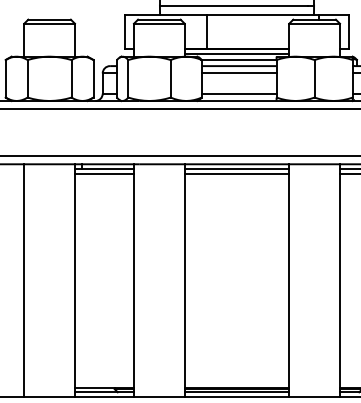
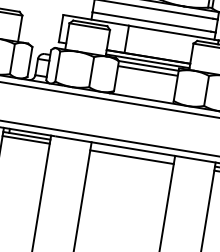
line: (238, 73) -> (146, 76), removed
line: (238, 93) -> (143, 92), removed
line: (236, 169) -> (132, 153), removed

